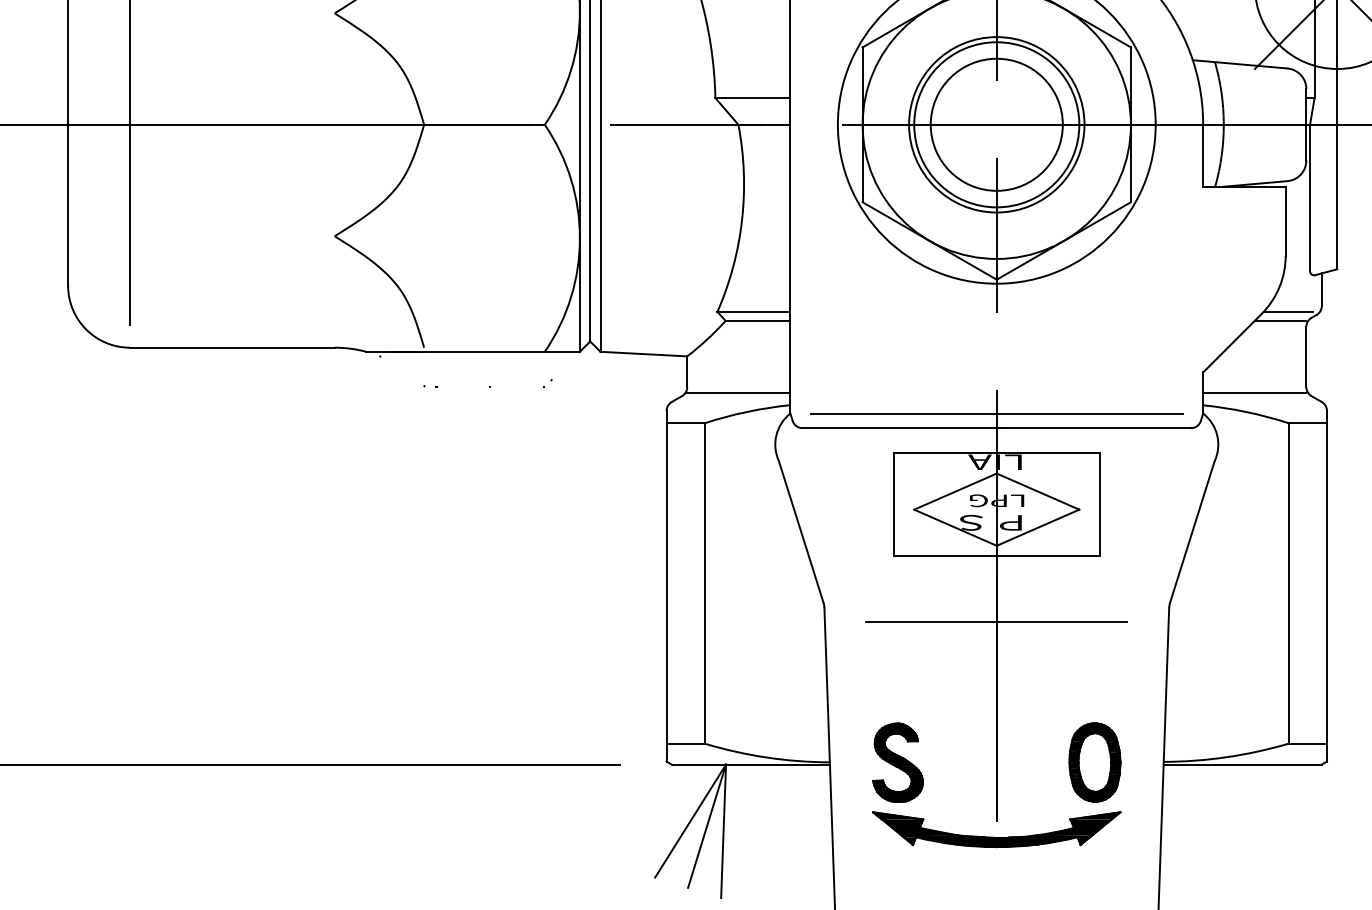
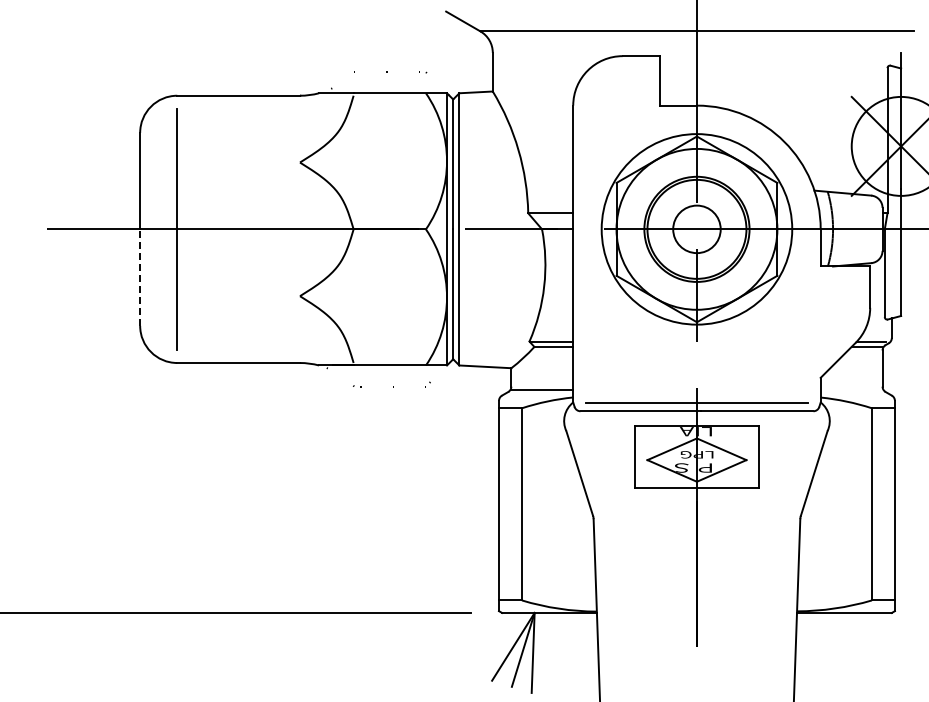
circle: (996, 123) -> (696, 228), size x0.6
line: (68, 205) -> (140, 277), solid -> dashed
line: (1254, 393) -> (851, 390), removed
line: (996, 622) -> (696, 527), removed
part: (992, 835) -> (694, 655), removed

